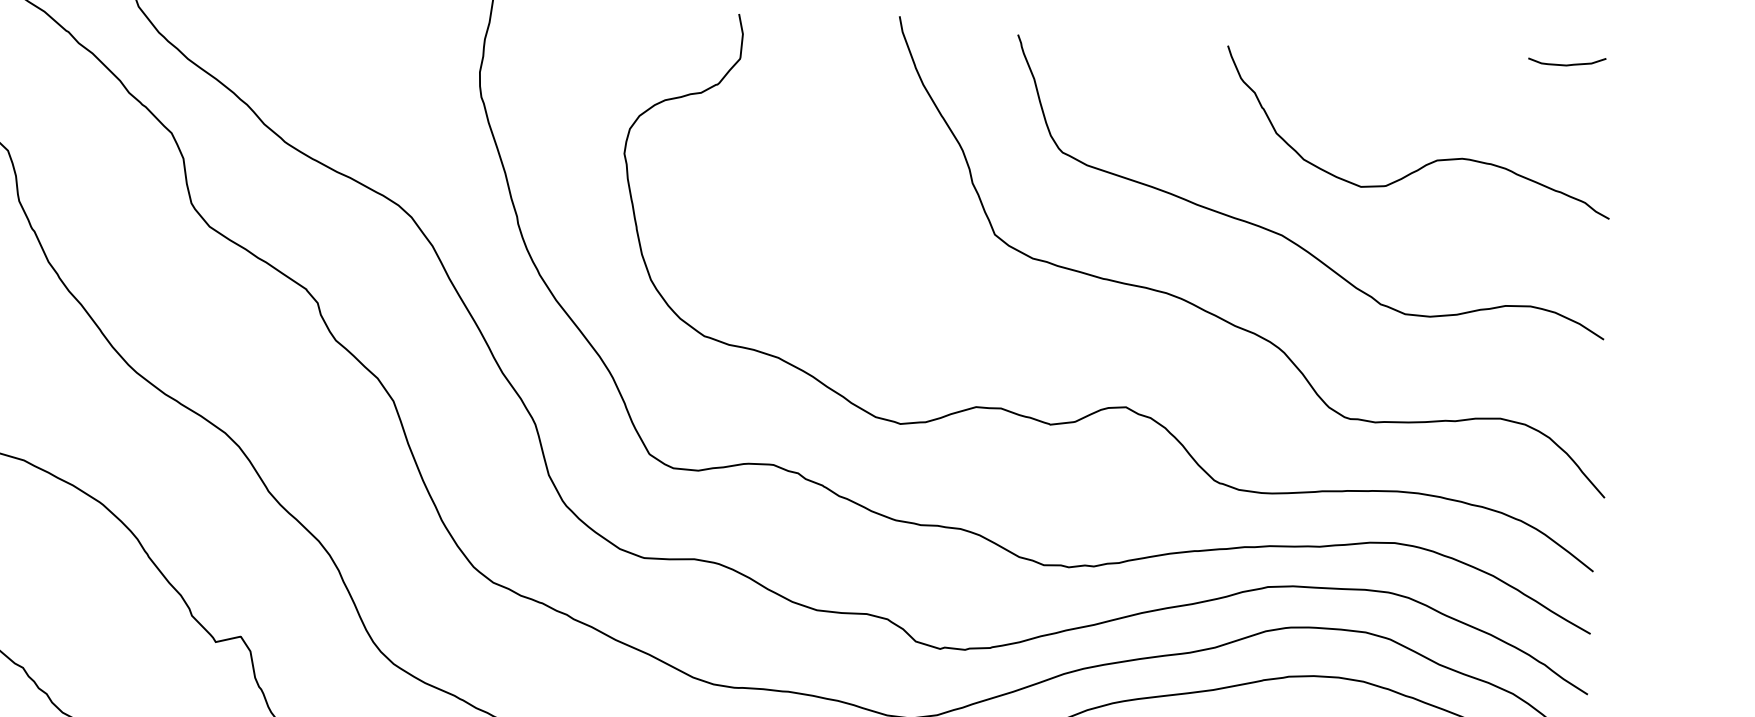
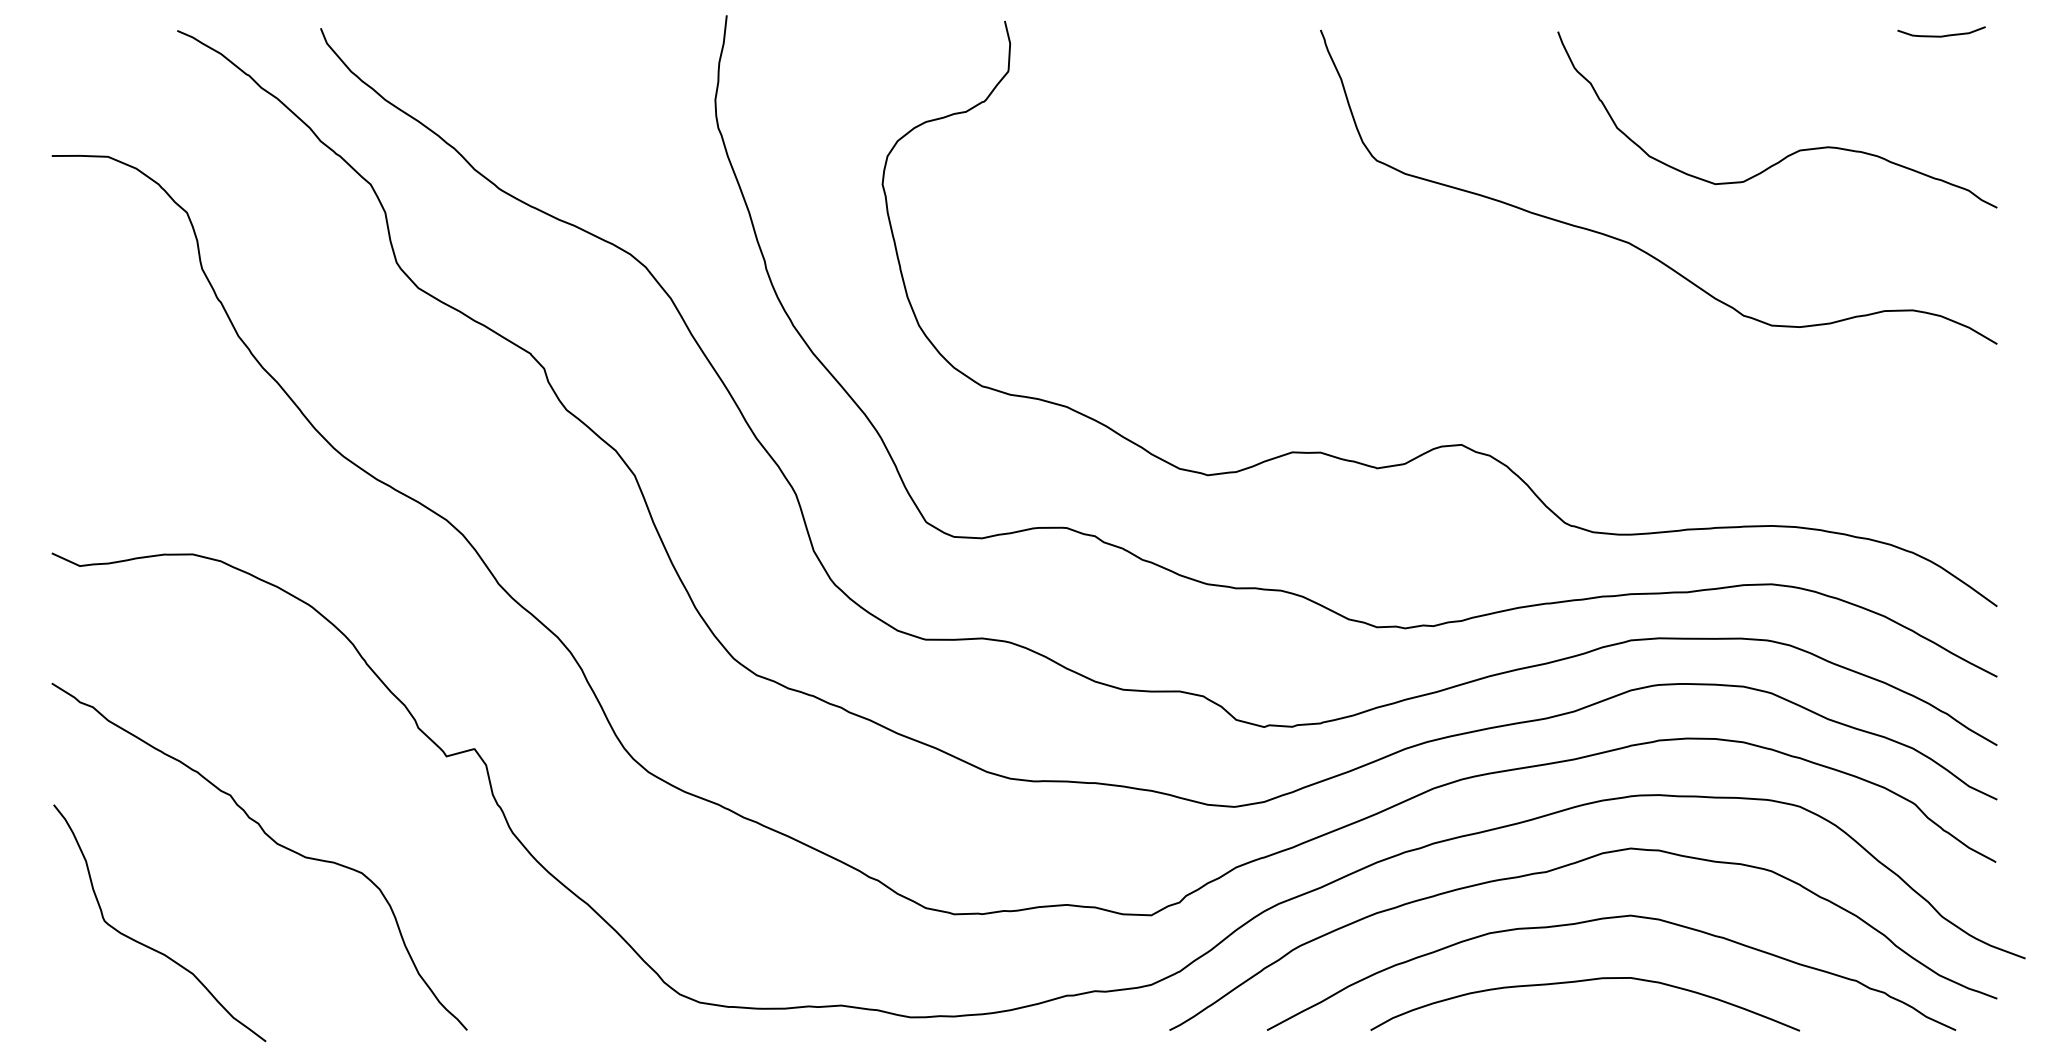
curve: (1218, 316) -> (1561, 337), removed

